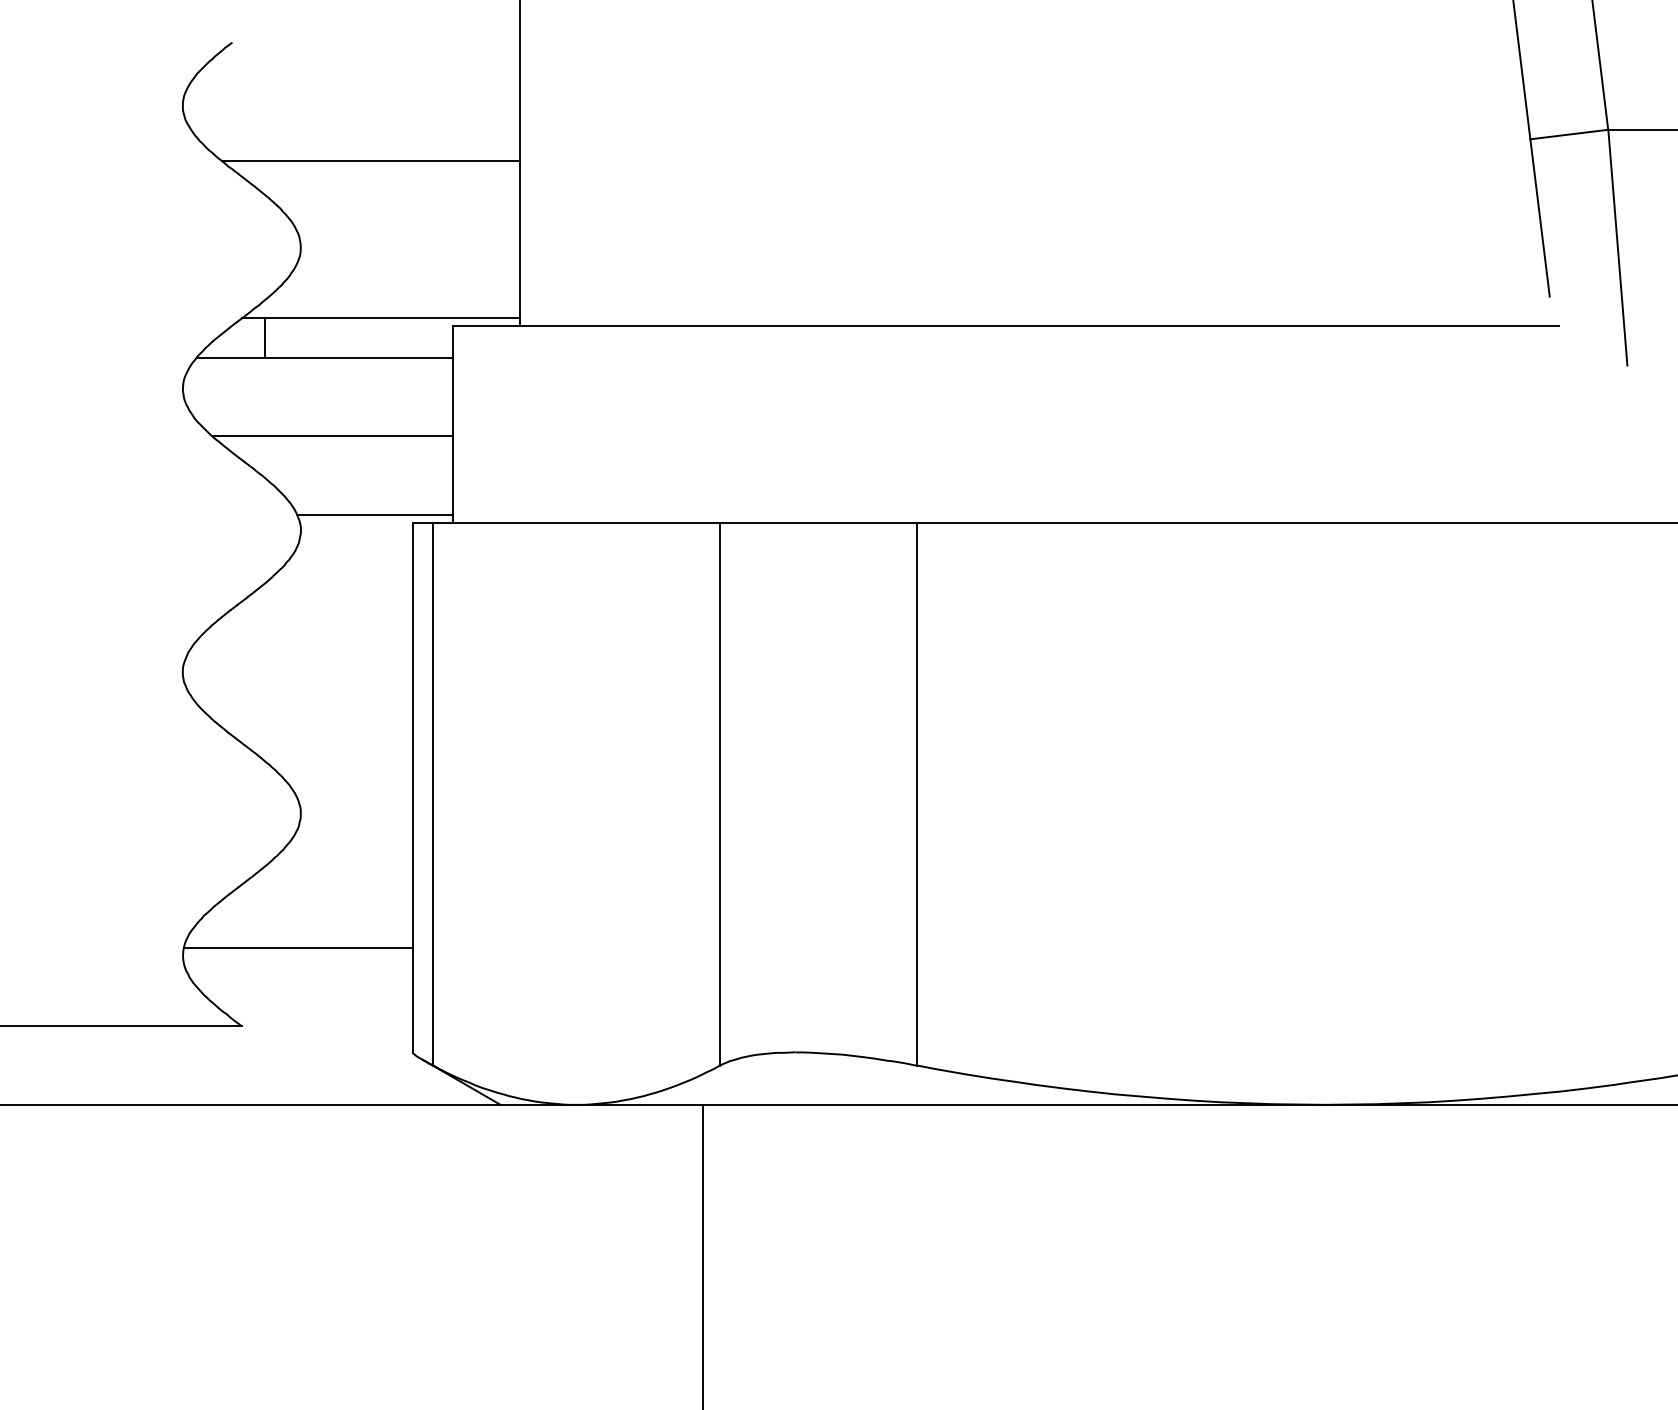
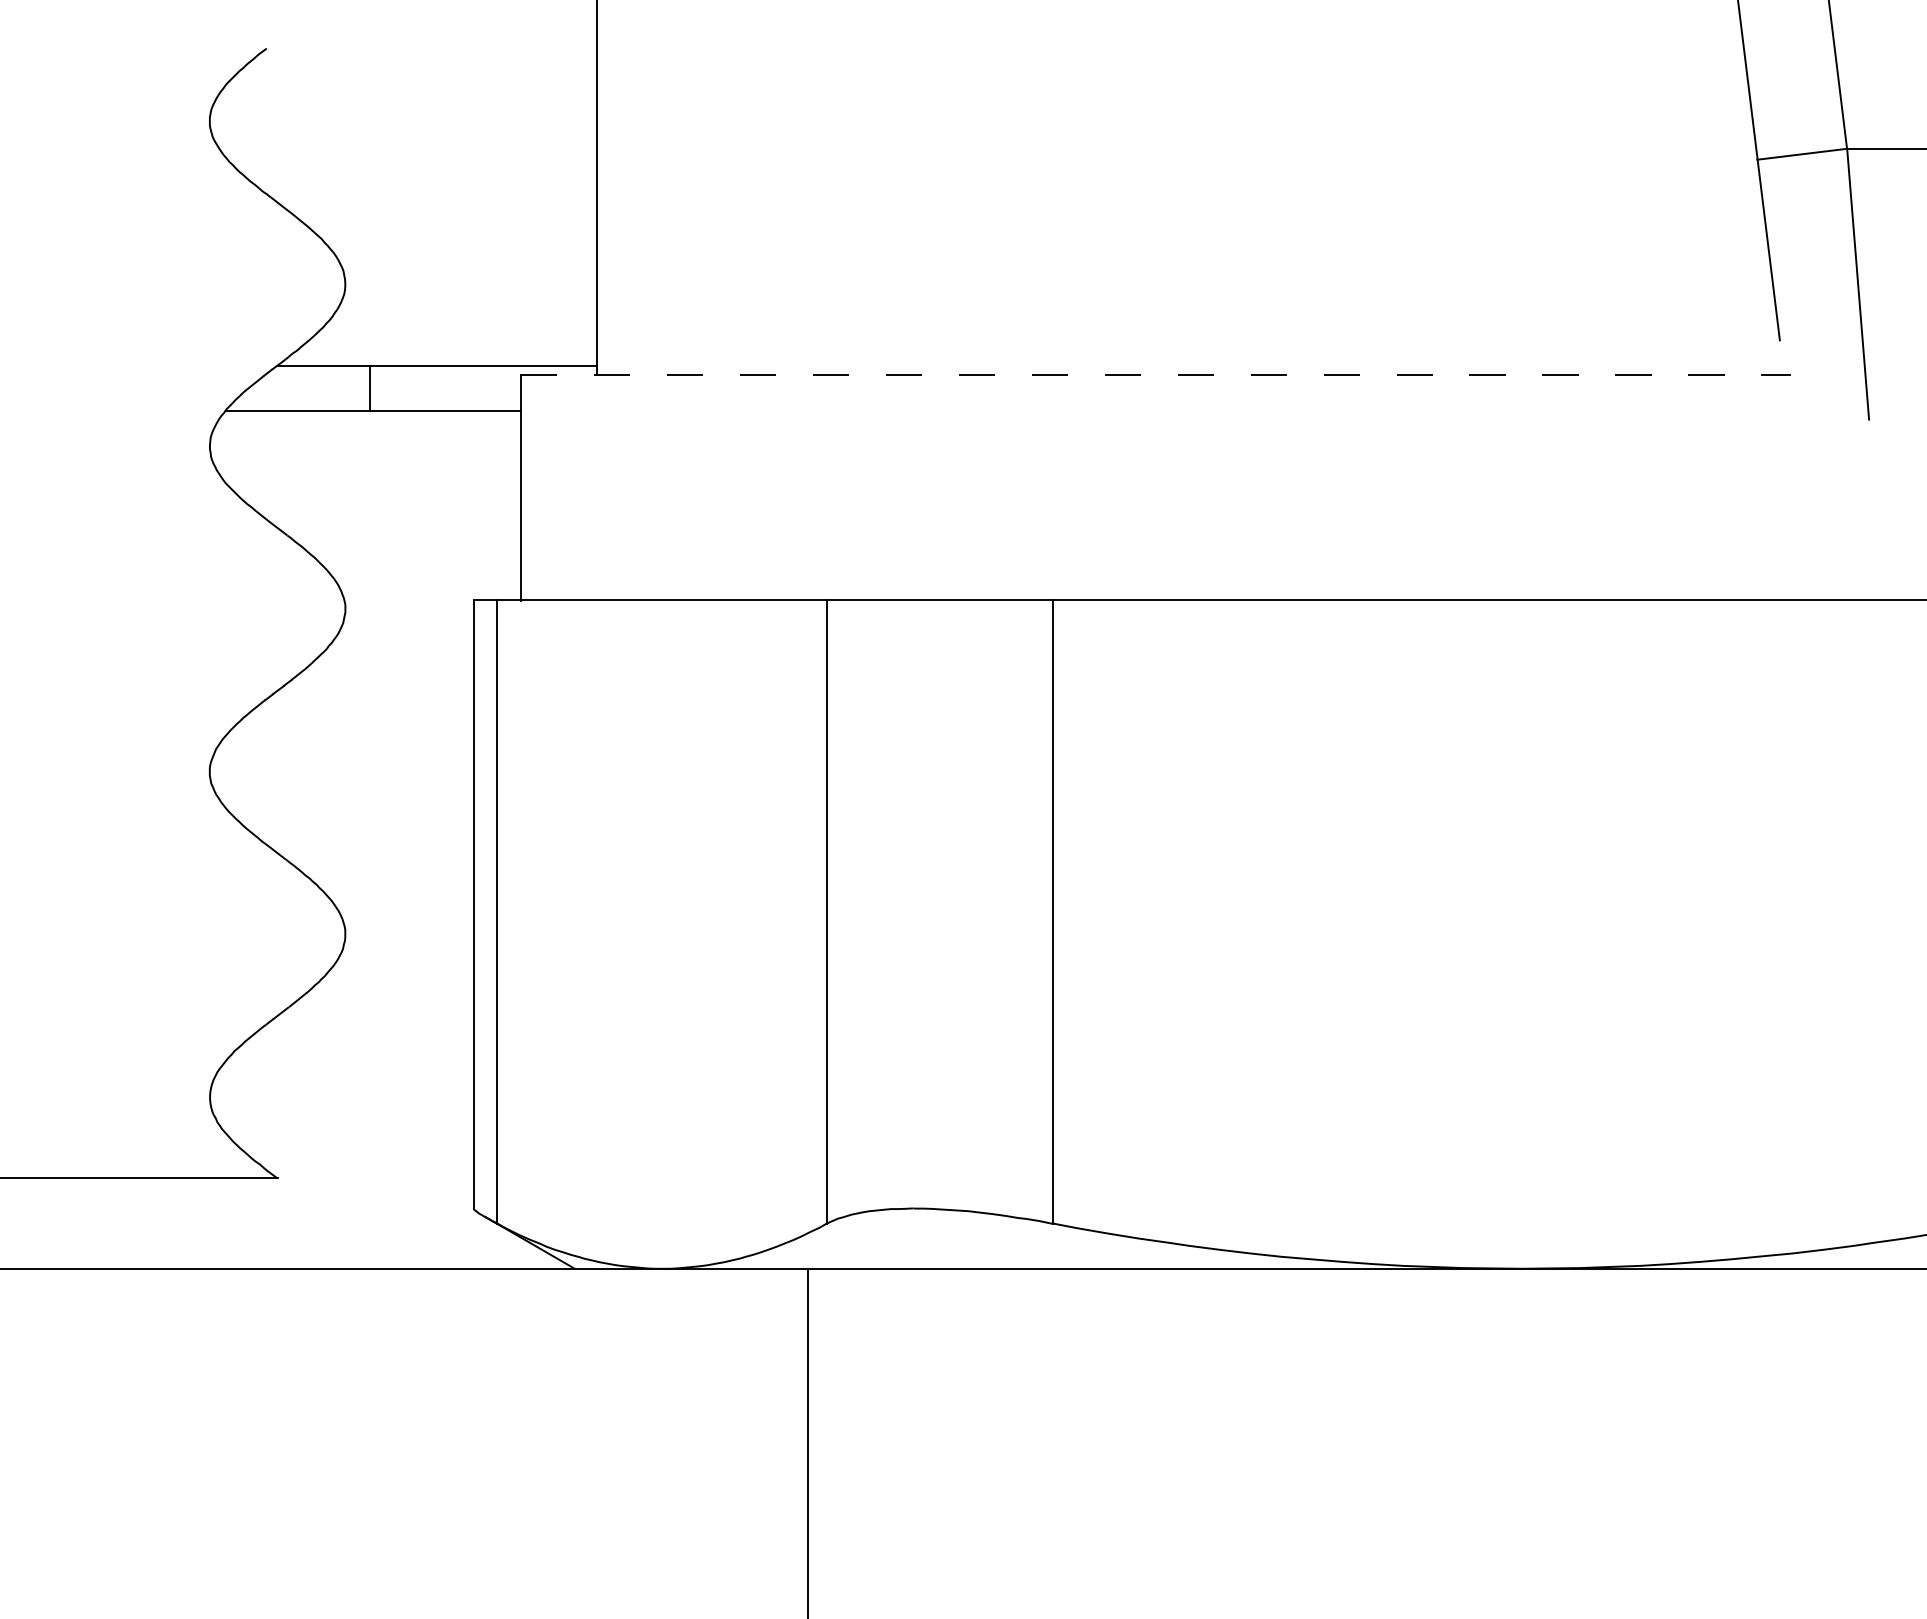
line: (371, 160) -> (426, 184), removed
line: (1007, 326) -> (1156, 374), solid -> dashed
line: (265, 337) -> (370, 387), moved
line: (332, 436) -> (381, 501), removed
line: (374, 515) -> (430, 591), removed
line: (298, 947) -> (342, 1088), removed

